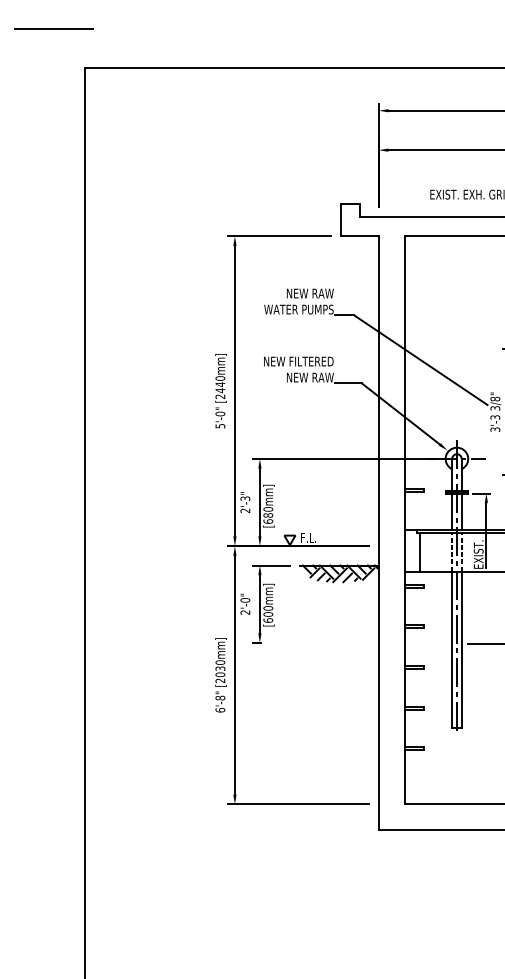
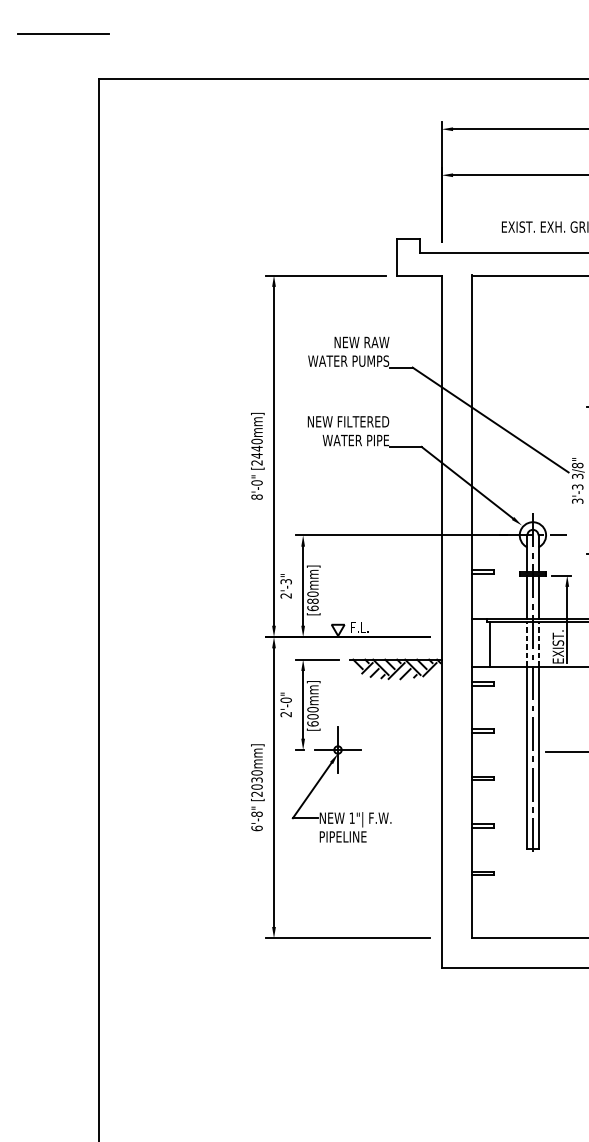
text: (304, 377) -> (355, 440), NEW RAW -> WATER PIPE
text: (219, 425) -> (256, 496), 5'-0" -> 8'-0"
part: (290, 663) -> (338, 773), added

